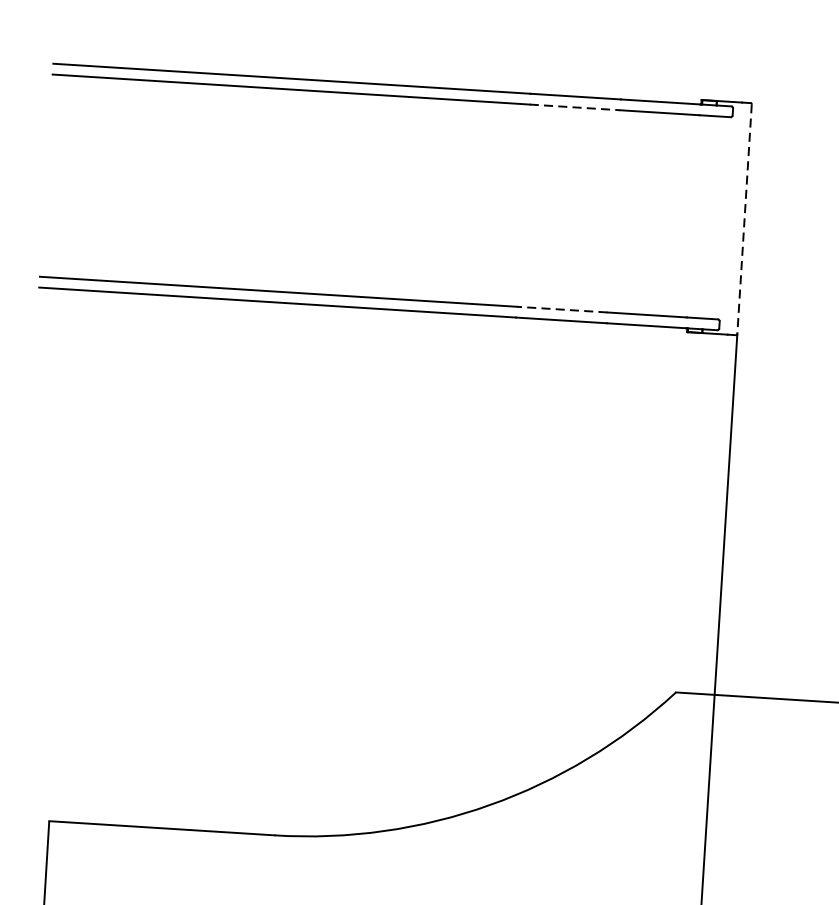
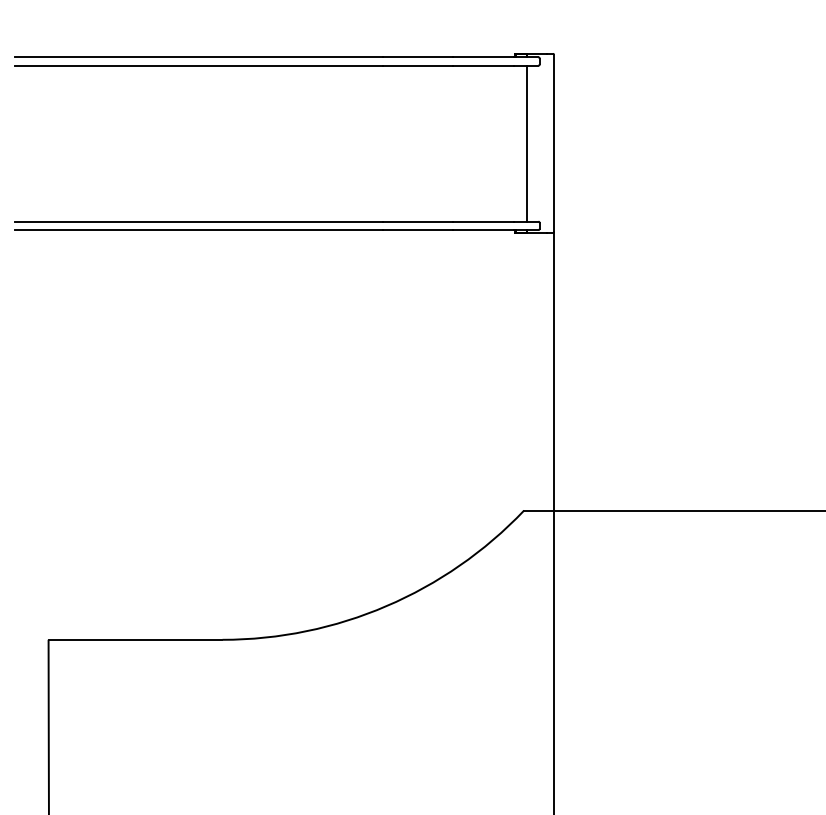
line: (575, 107) -> (418, 65), dashed -> solid
line: (710, 217) -> (527, 143), added
line: (745, 219) -> (554, 143), dashed -> solid
line: (562, 309) -> (418, 221), dashed -> solid

